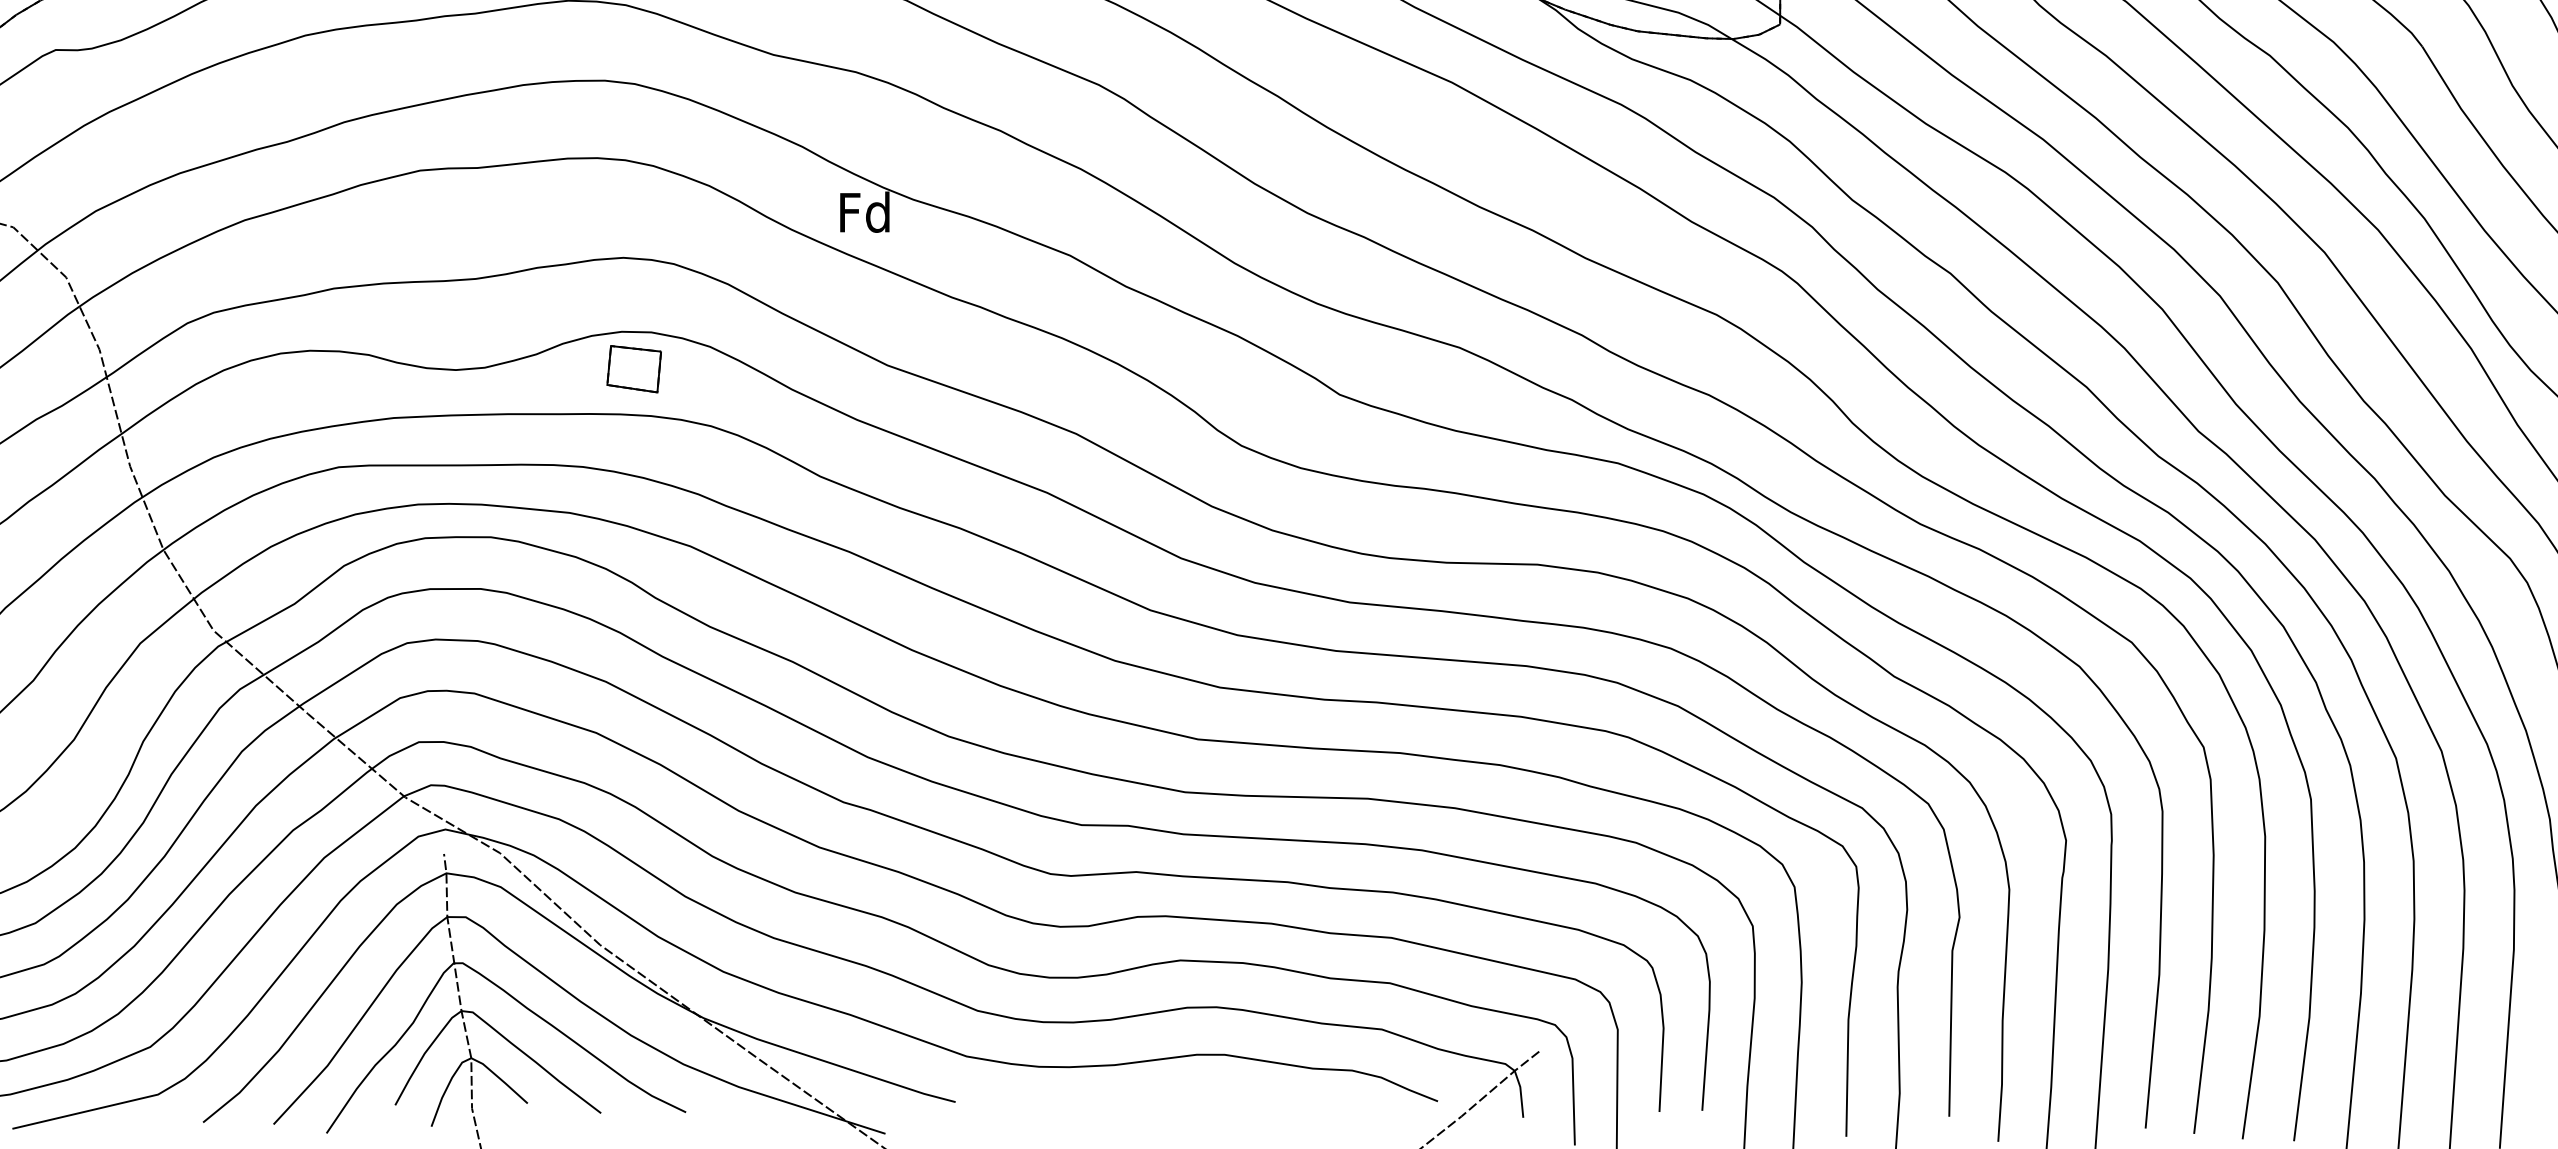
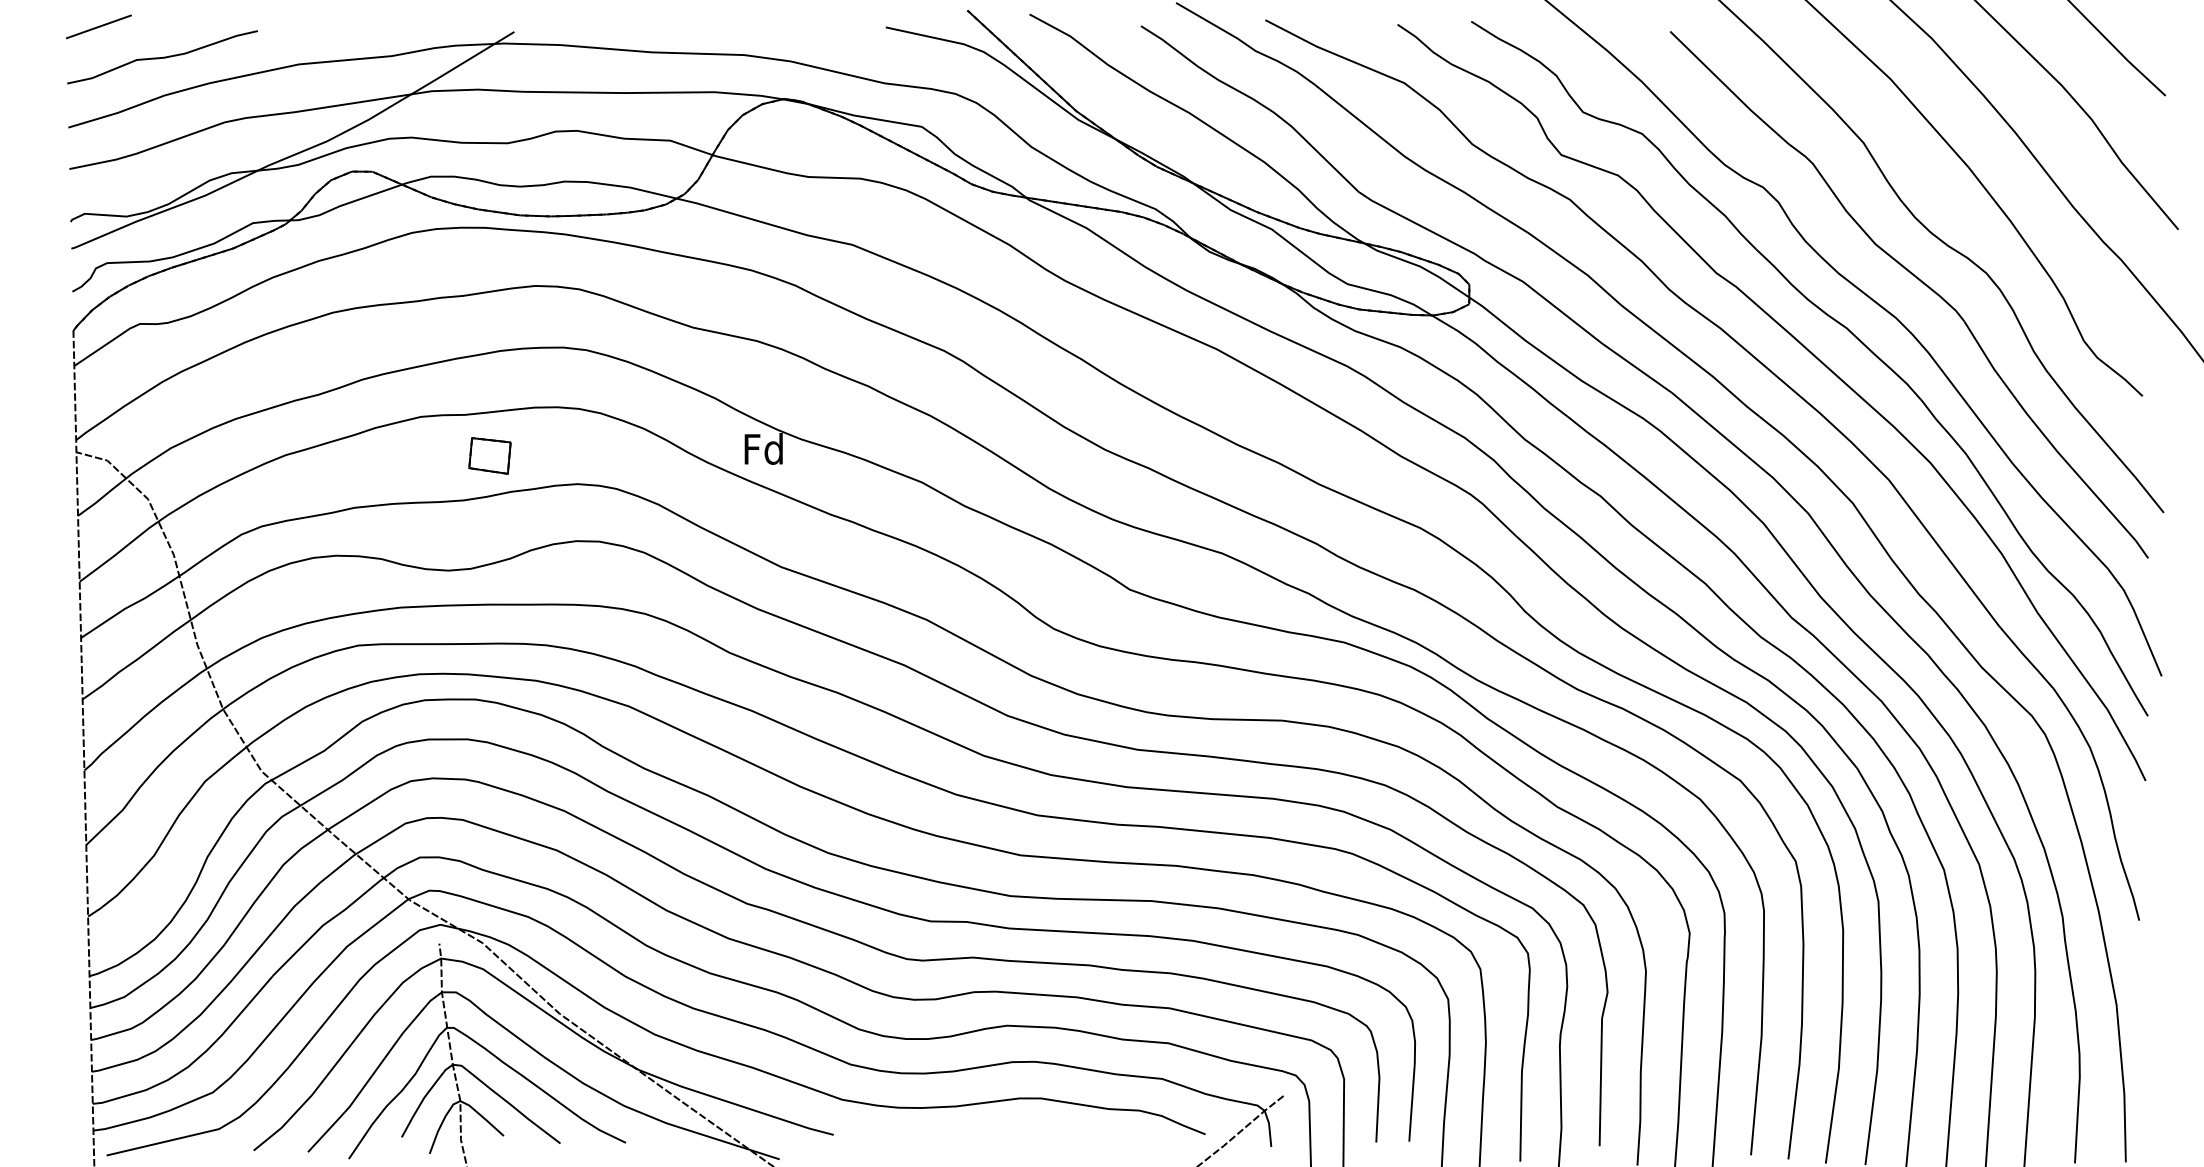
part: (633, 368) -> (489, 455), moved

